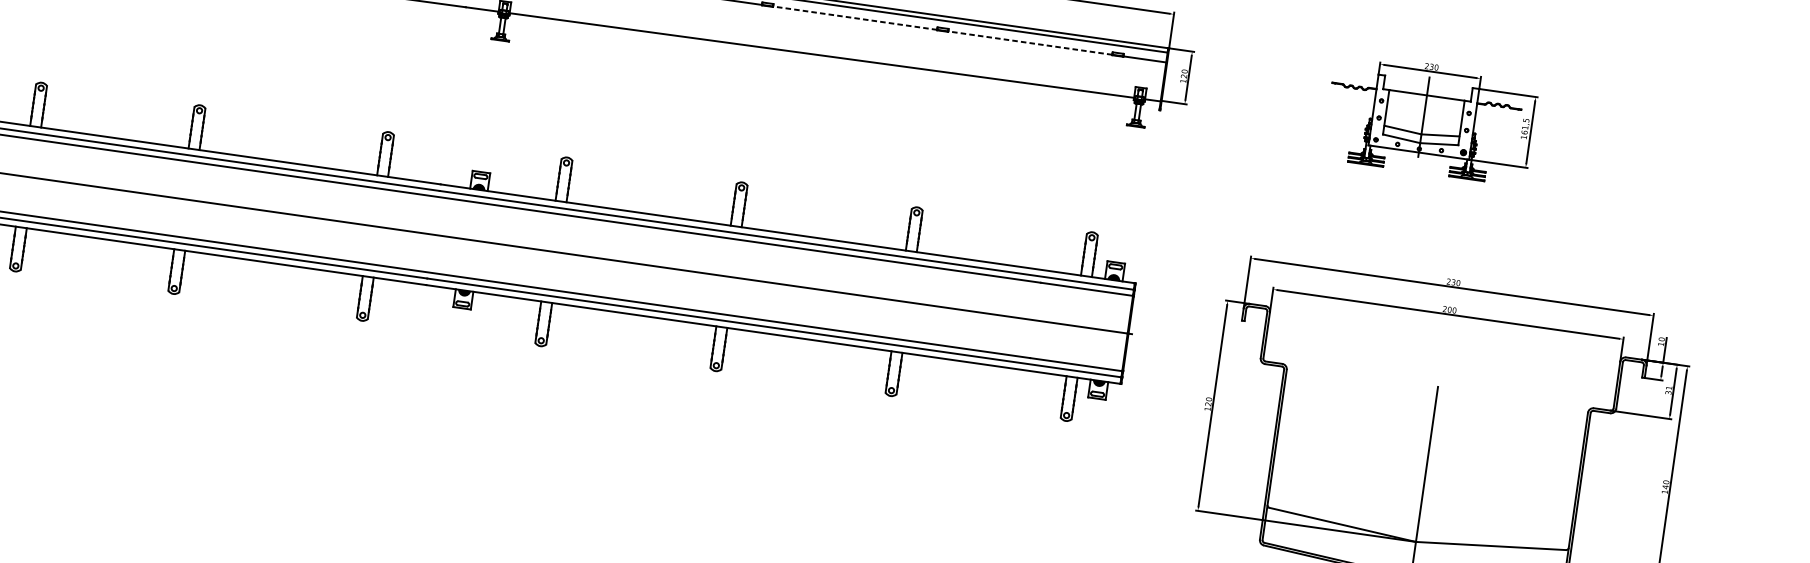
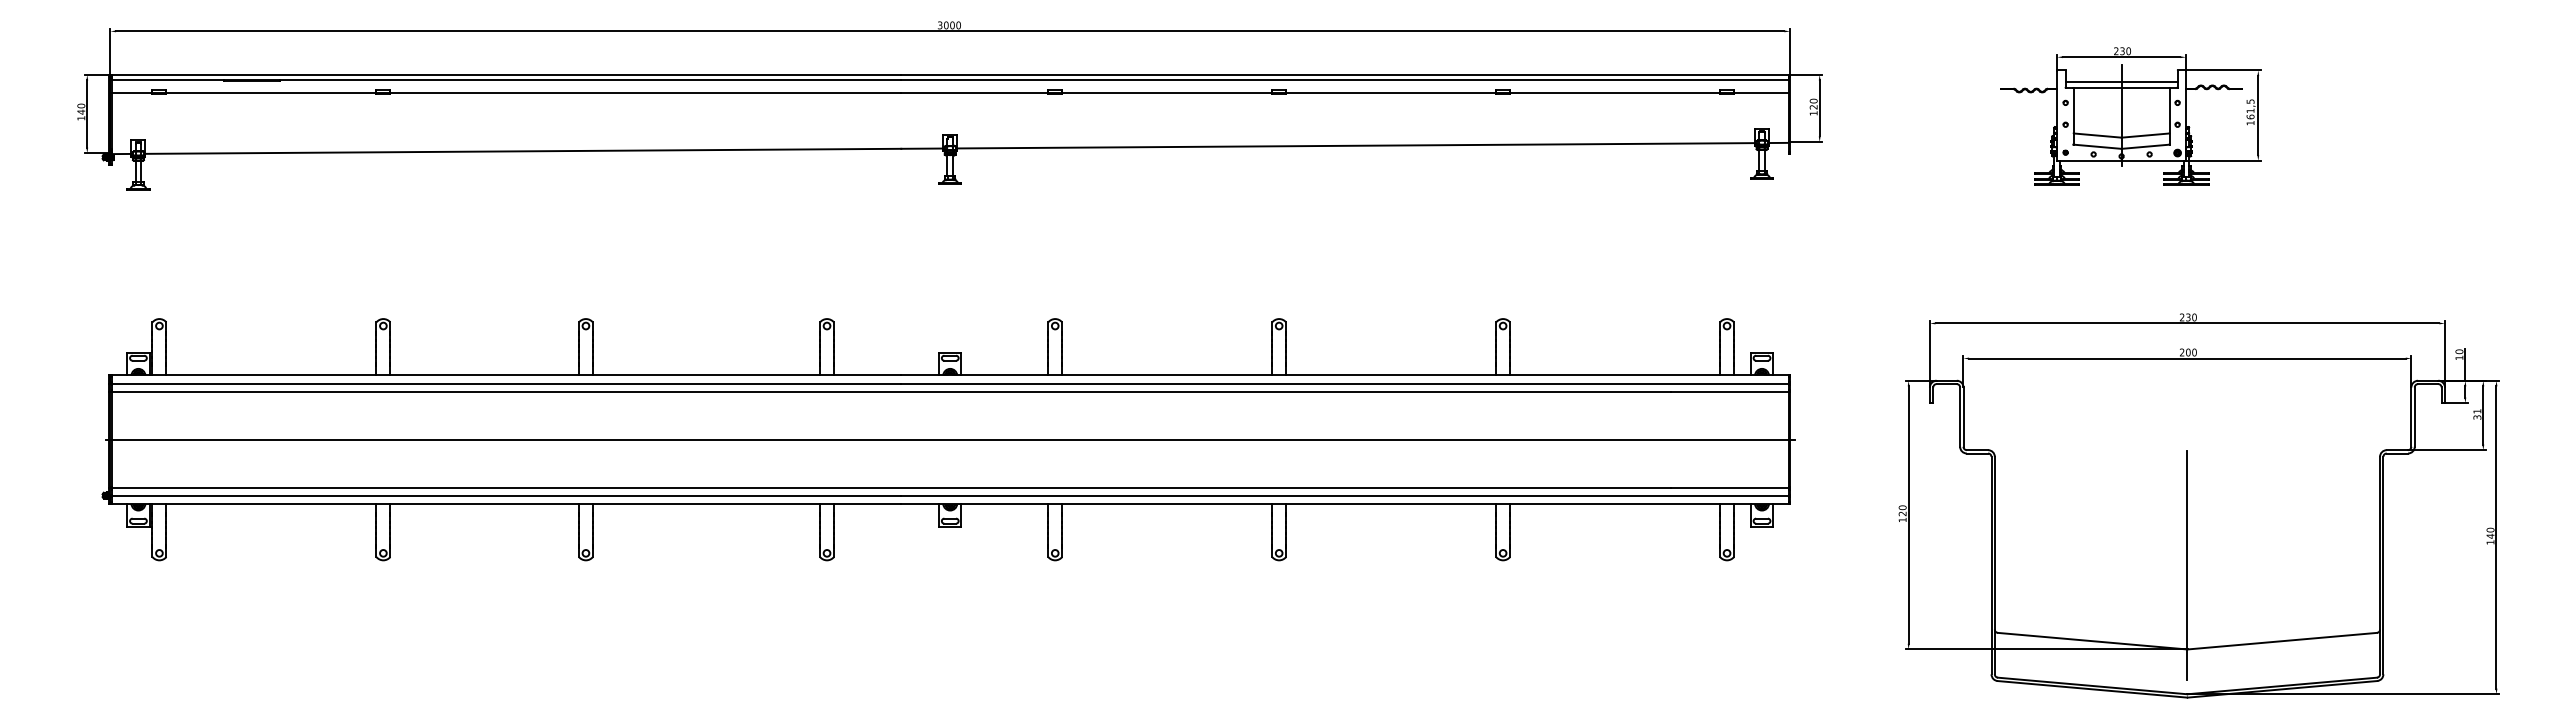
line: (855, 18) -> (1391, 93), dashed -> solid
line: (1030, 43) -> (1615, 93), dashed -> solid
line: (1427, 91) -> (2121, 82), added

